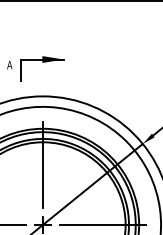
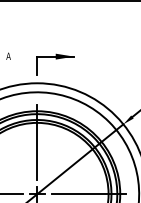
part: (42, 68) -> (55, 64), moved

